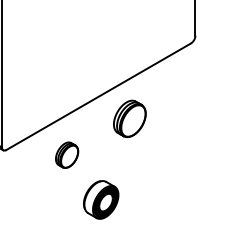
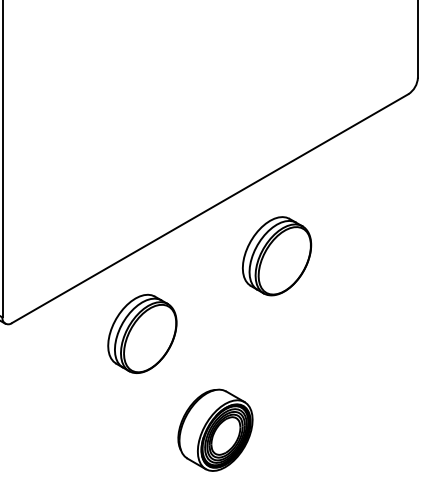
part: (66, 155) -> (141, 334), size x1.43

